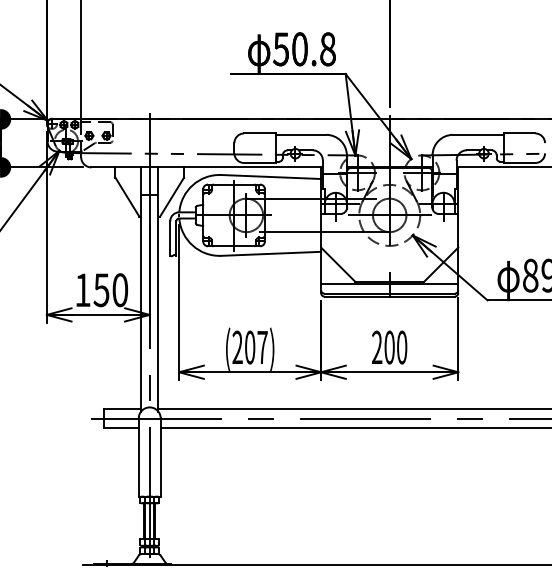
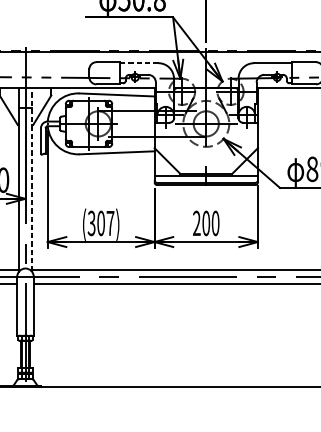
line: (300, 134) -> (139, 62), solid -> dashed
line: (158, 288) -> (32, 178), solid -> dashed
text: (237, 347) -> (91, 223), (207) -> (307)

